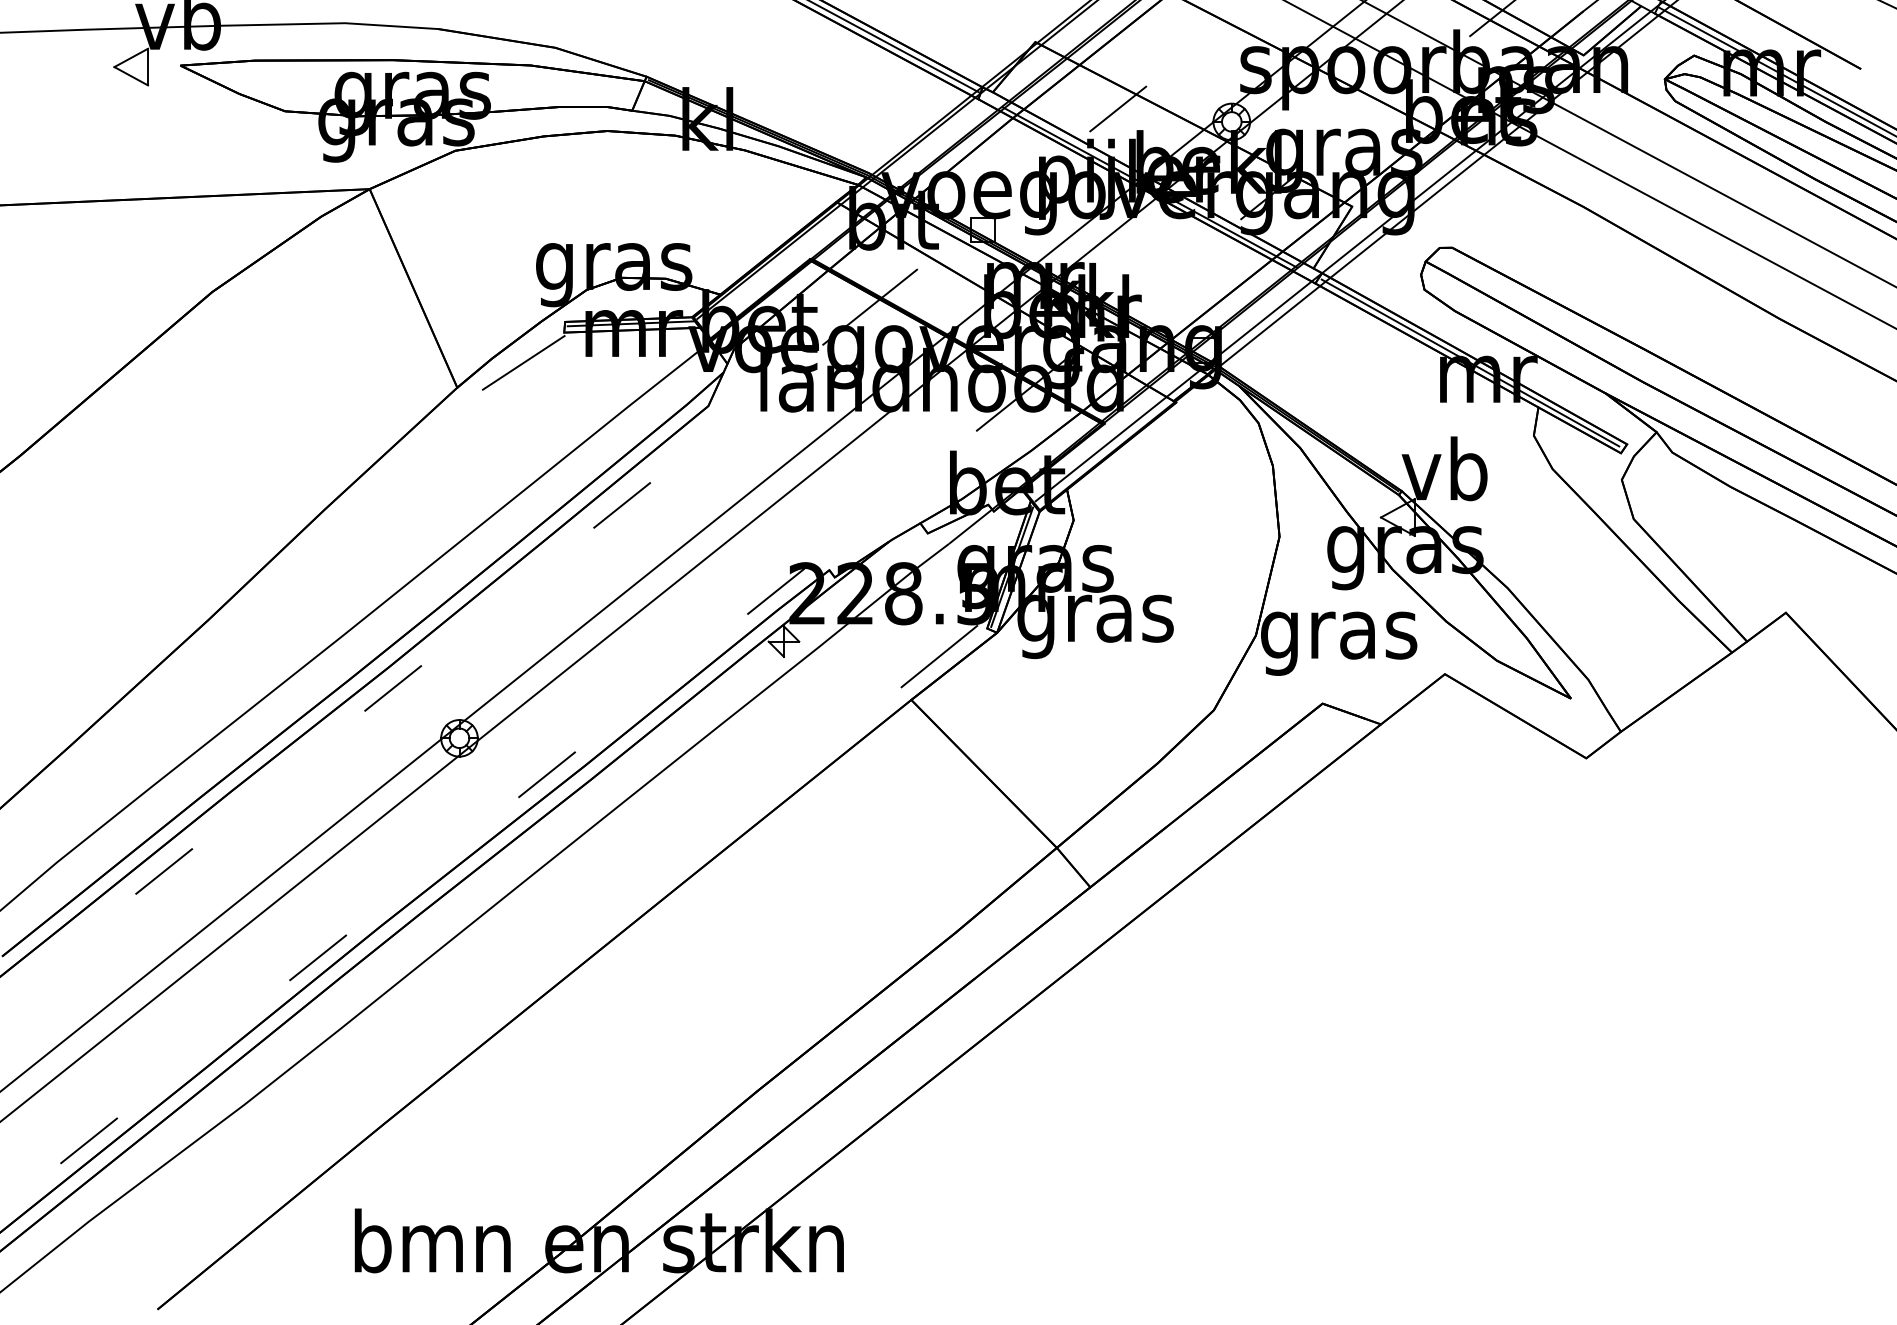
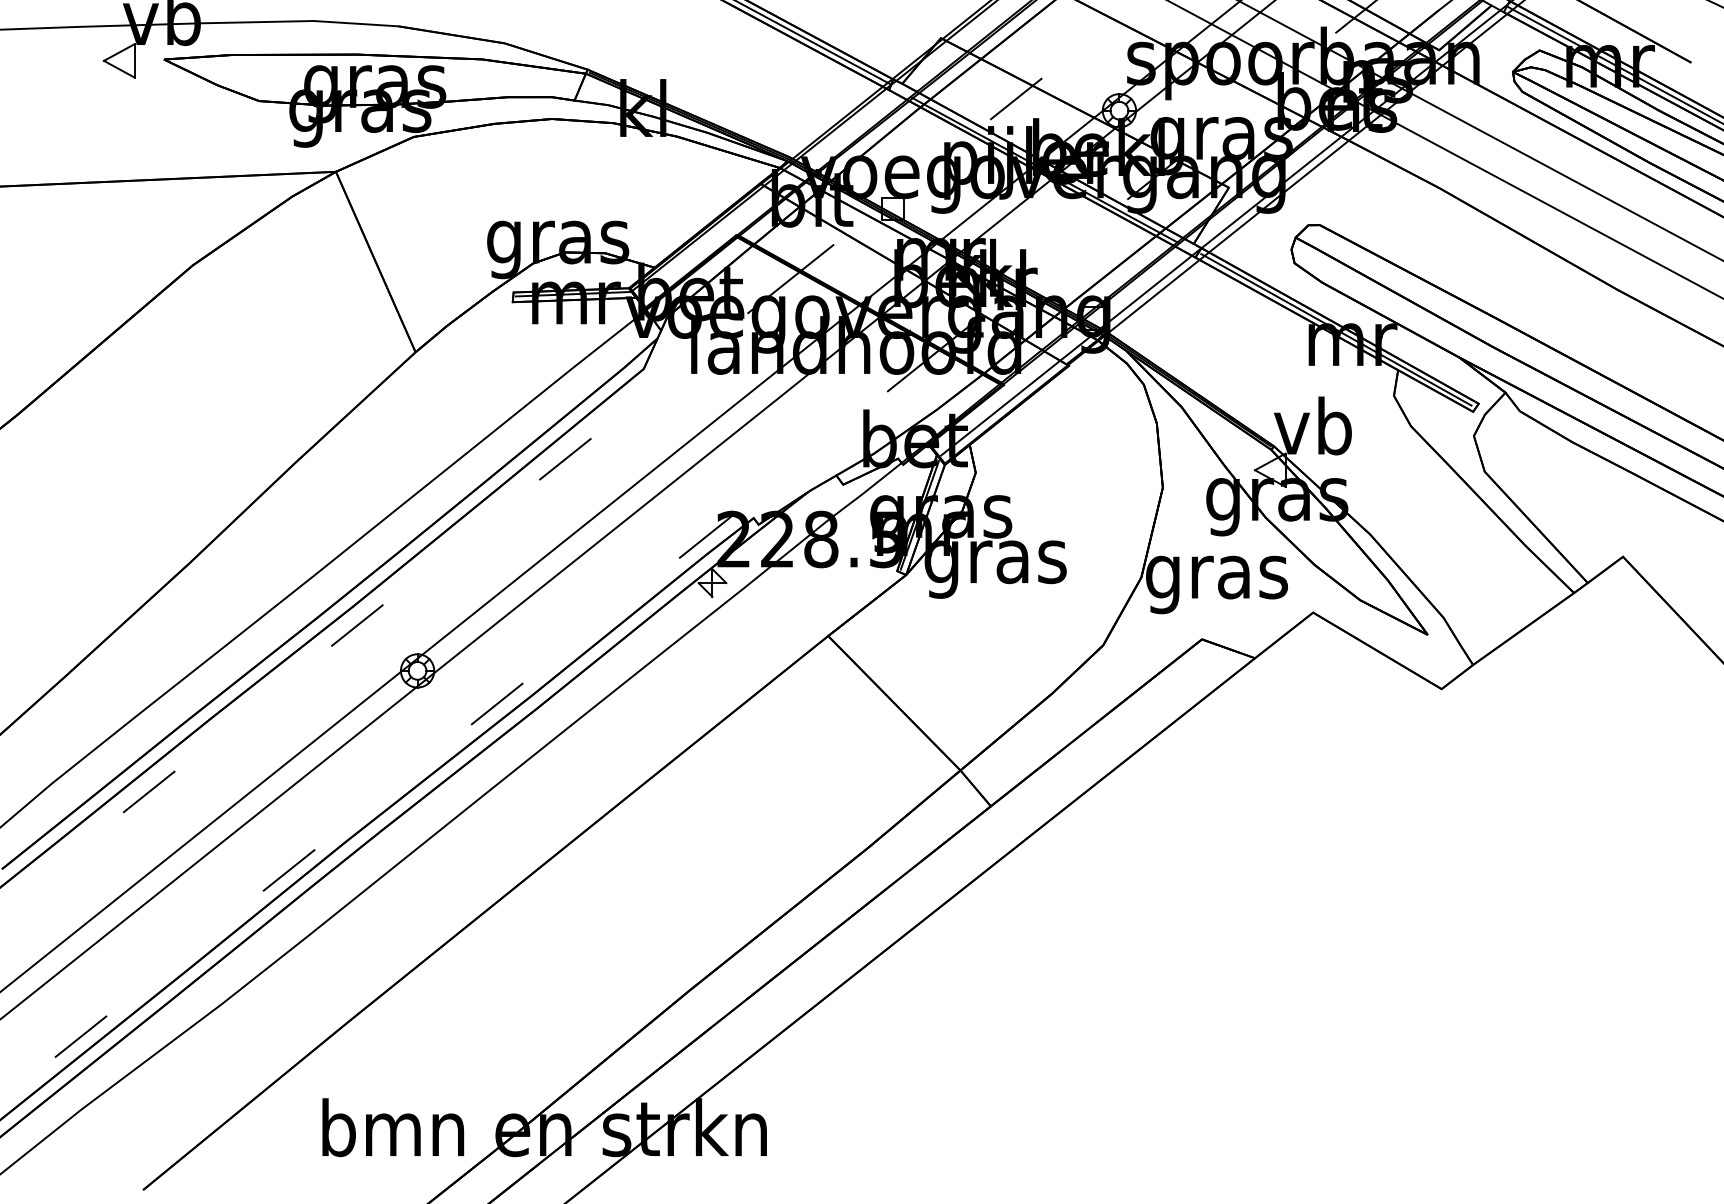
line: (523, 362) -> (475, 329), removed
line: (939, 656) -> (853, 596), removed

